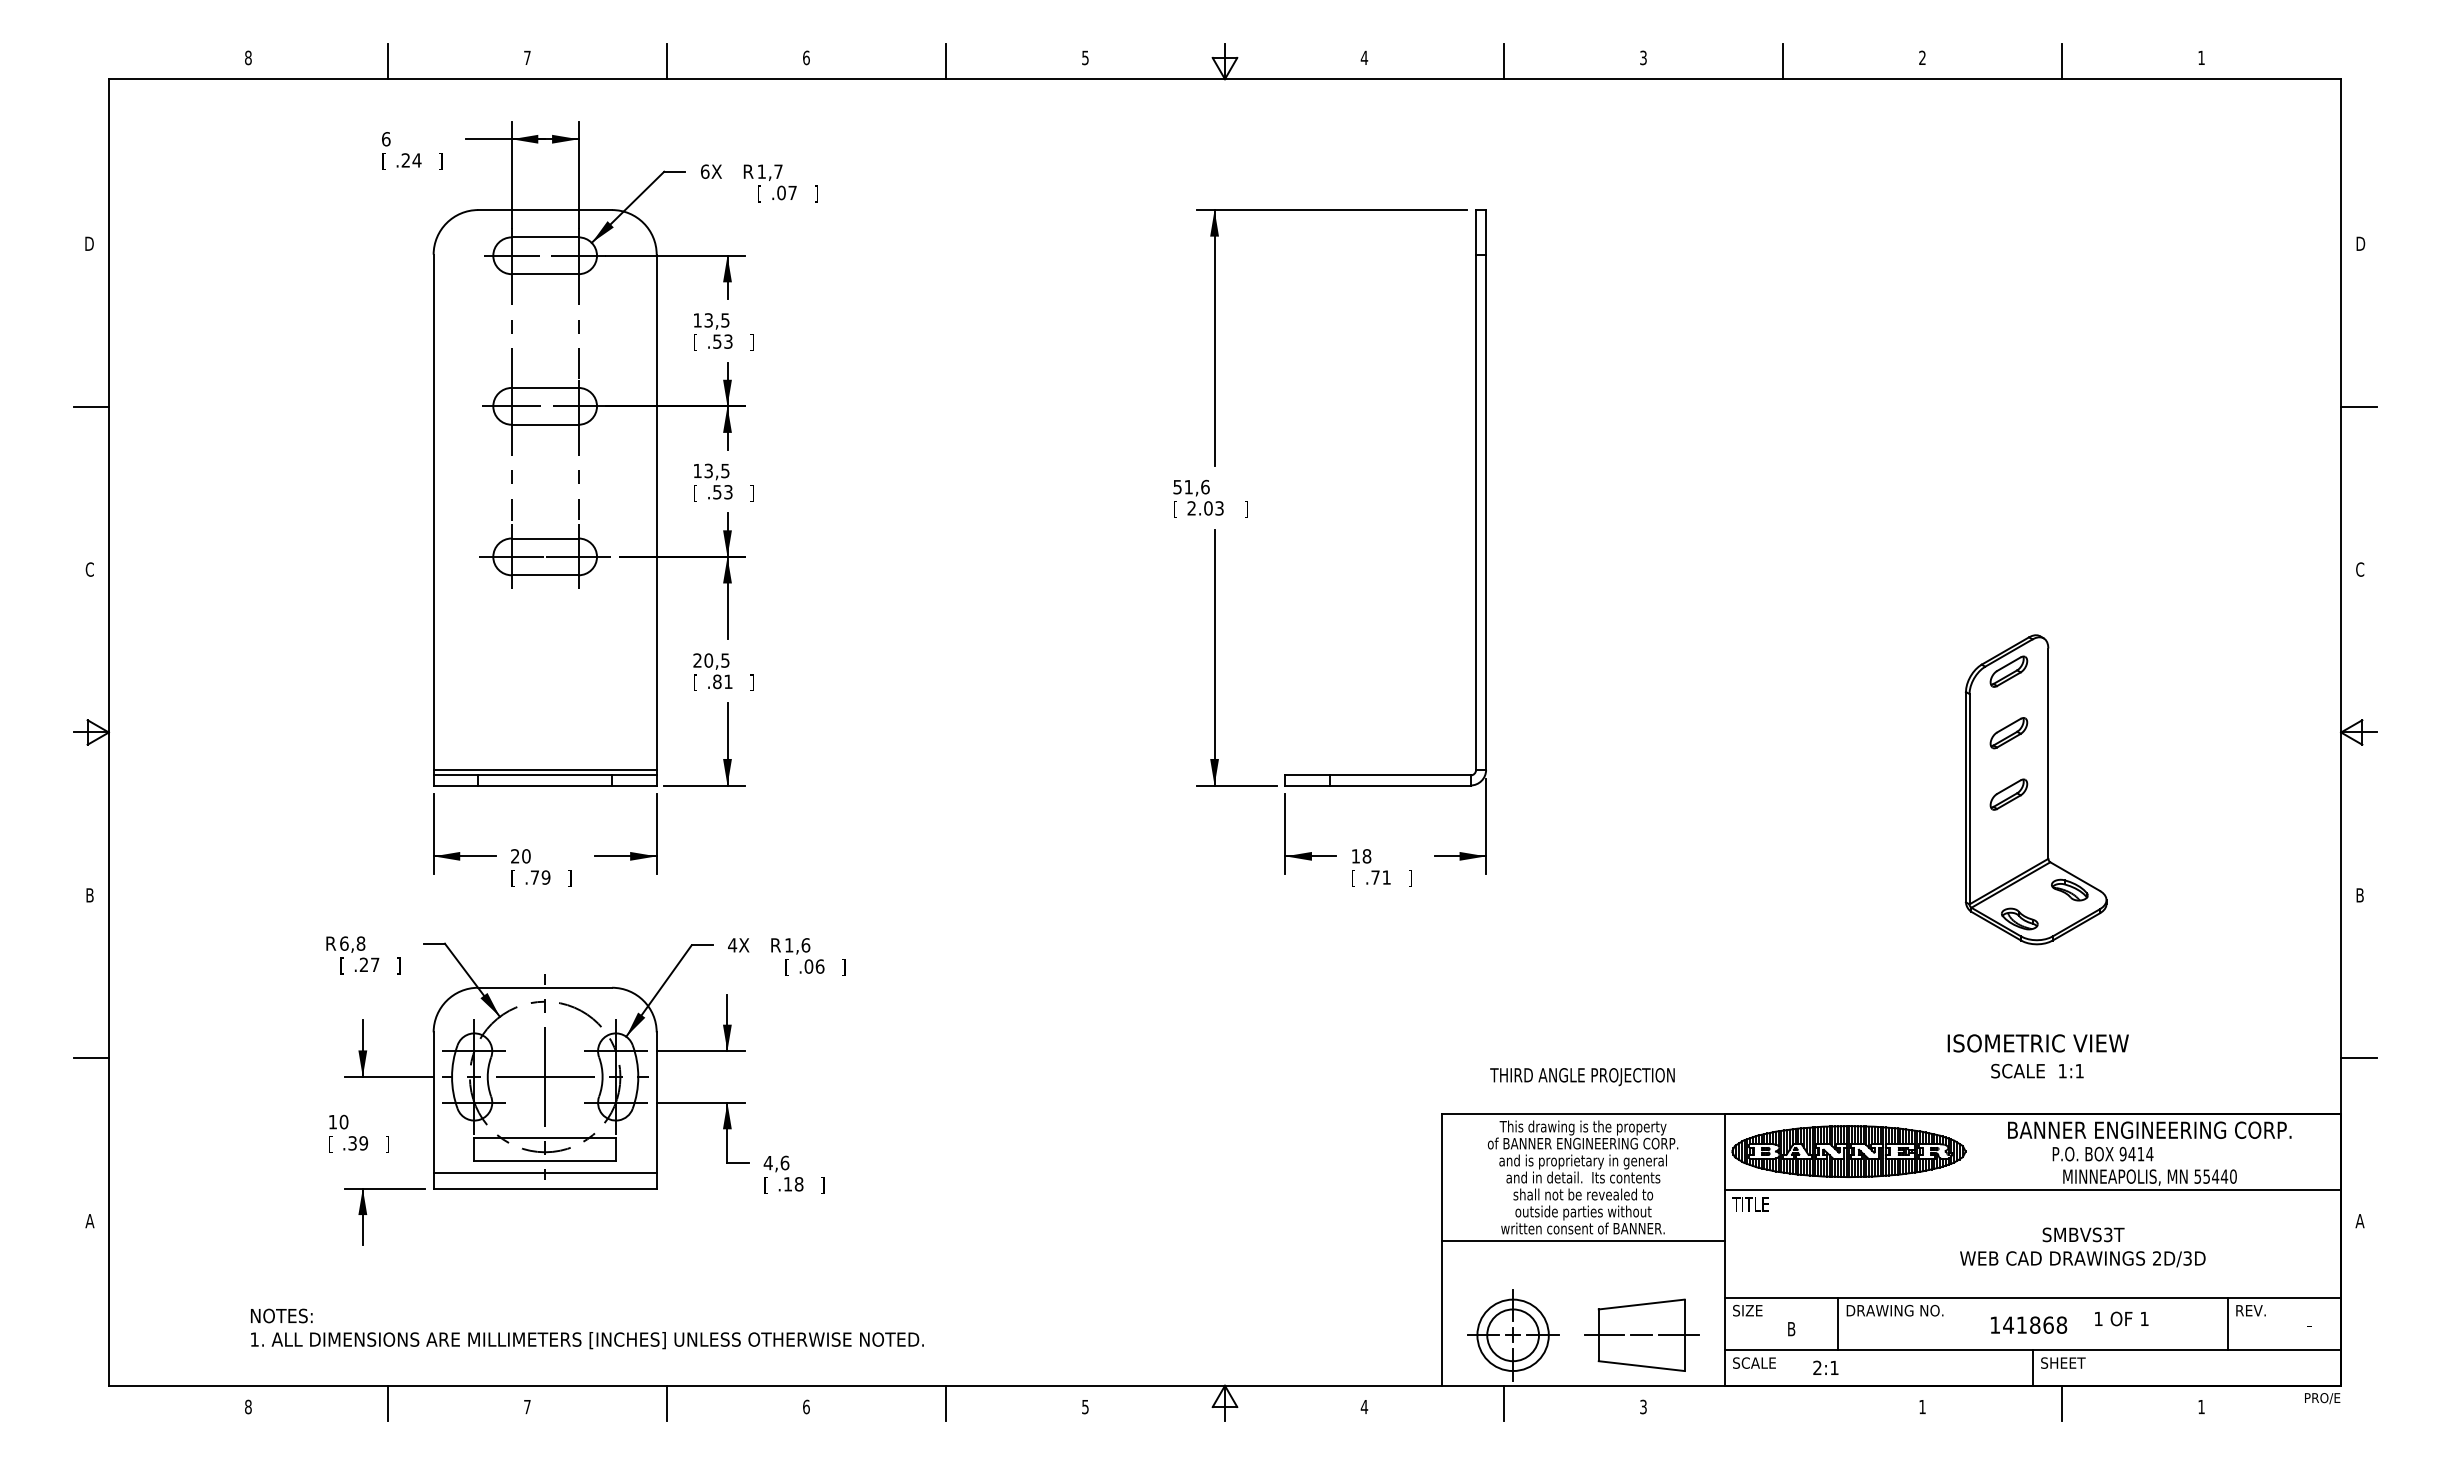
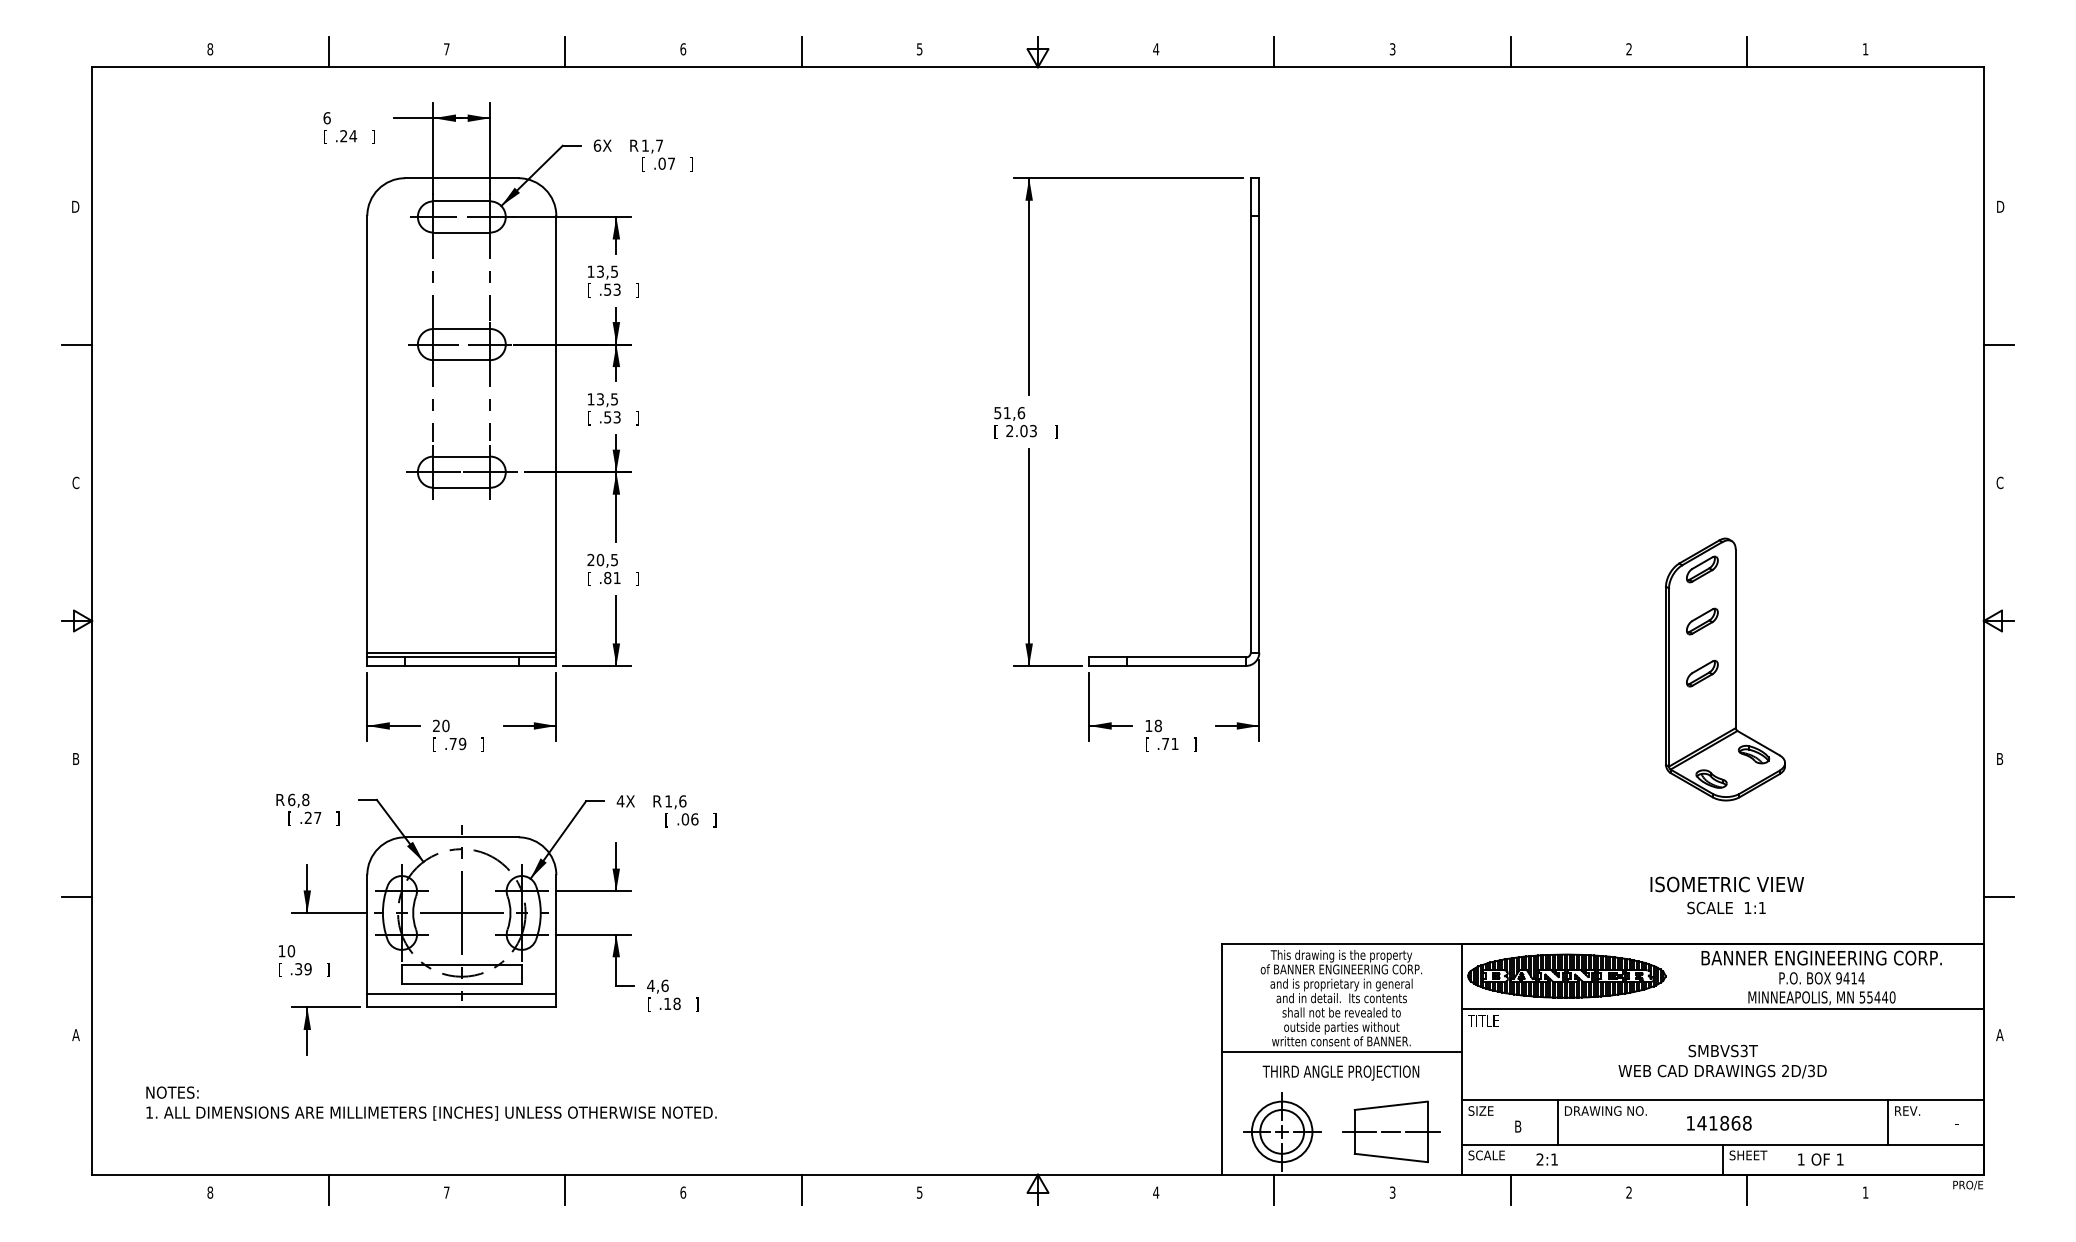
text: (1582, 1077) -> (1340, 1073), moved
text: (2102, 1153) -> (1821, 977), moved
text: (2082, 1247) -> (1722, 1061), moved
text: (2121, 1318) -> (1820, 1159), moved
text: (587, 1328) -> (431, 1103), moved
line: (1783, 1403) -> (1511, 1189), added
text: (1922, 1406) -> (1629, 1192), 1 -> 2

